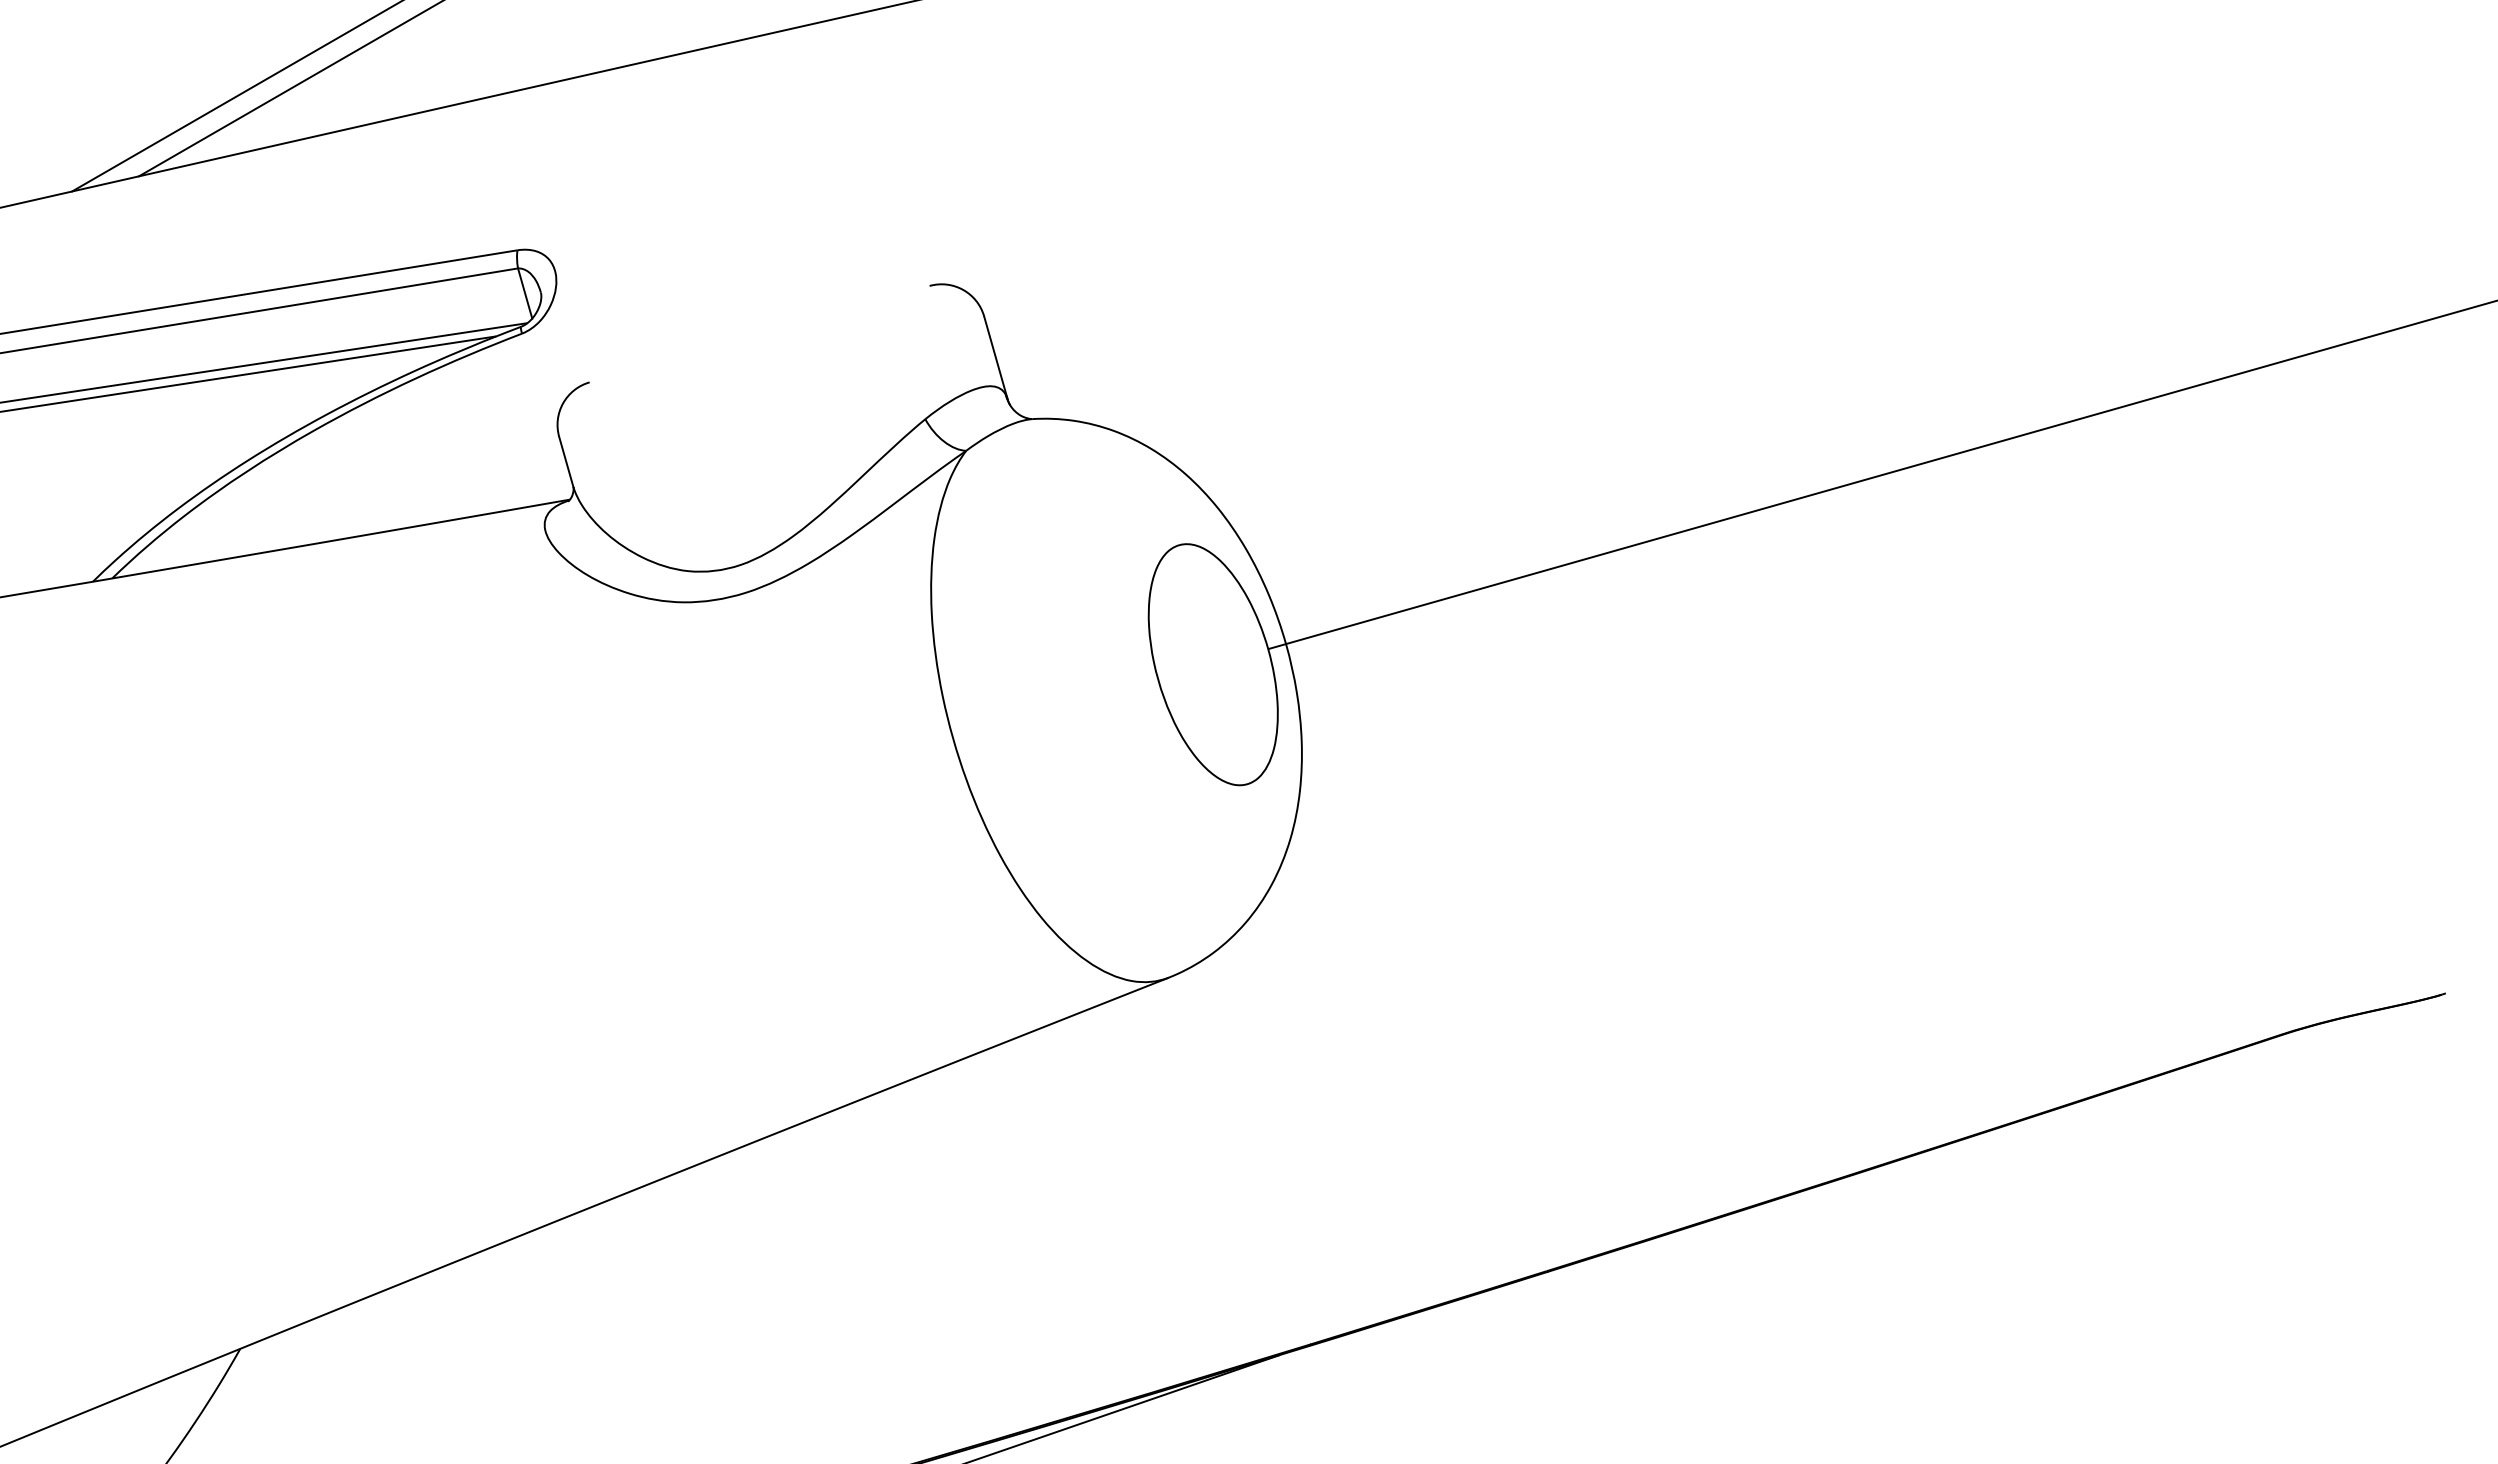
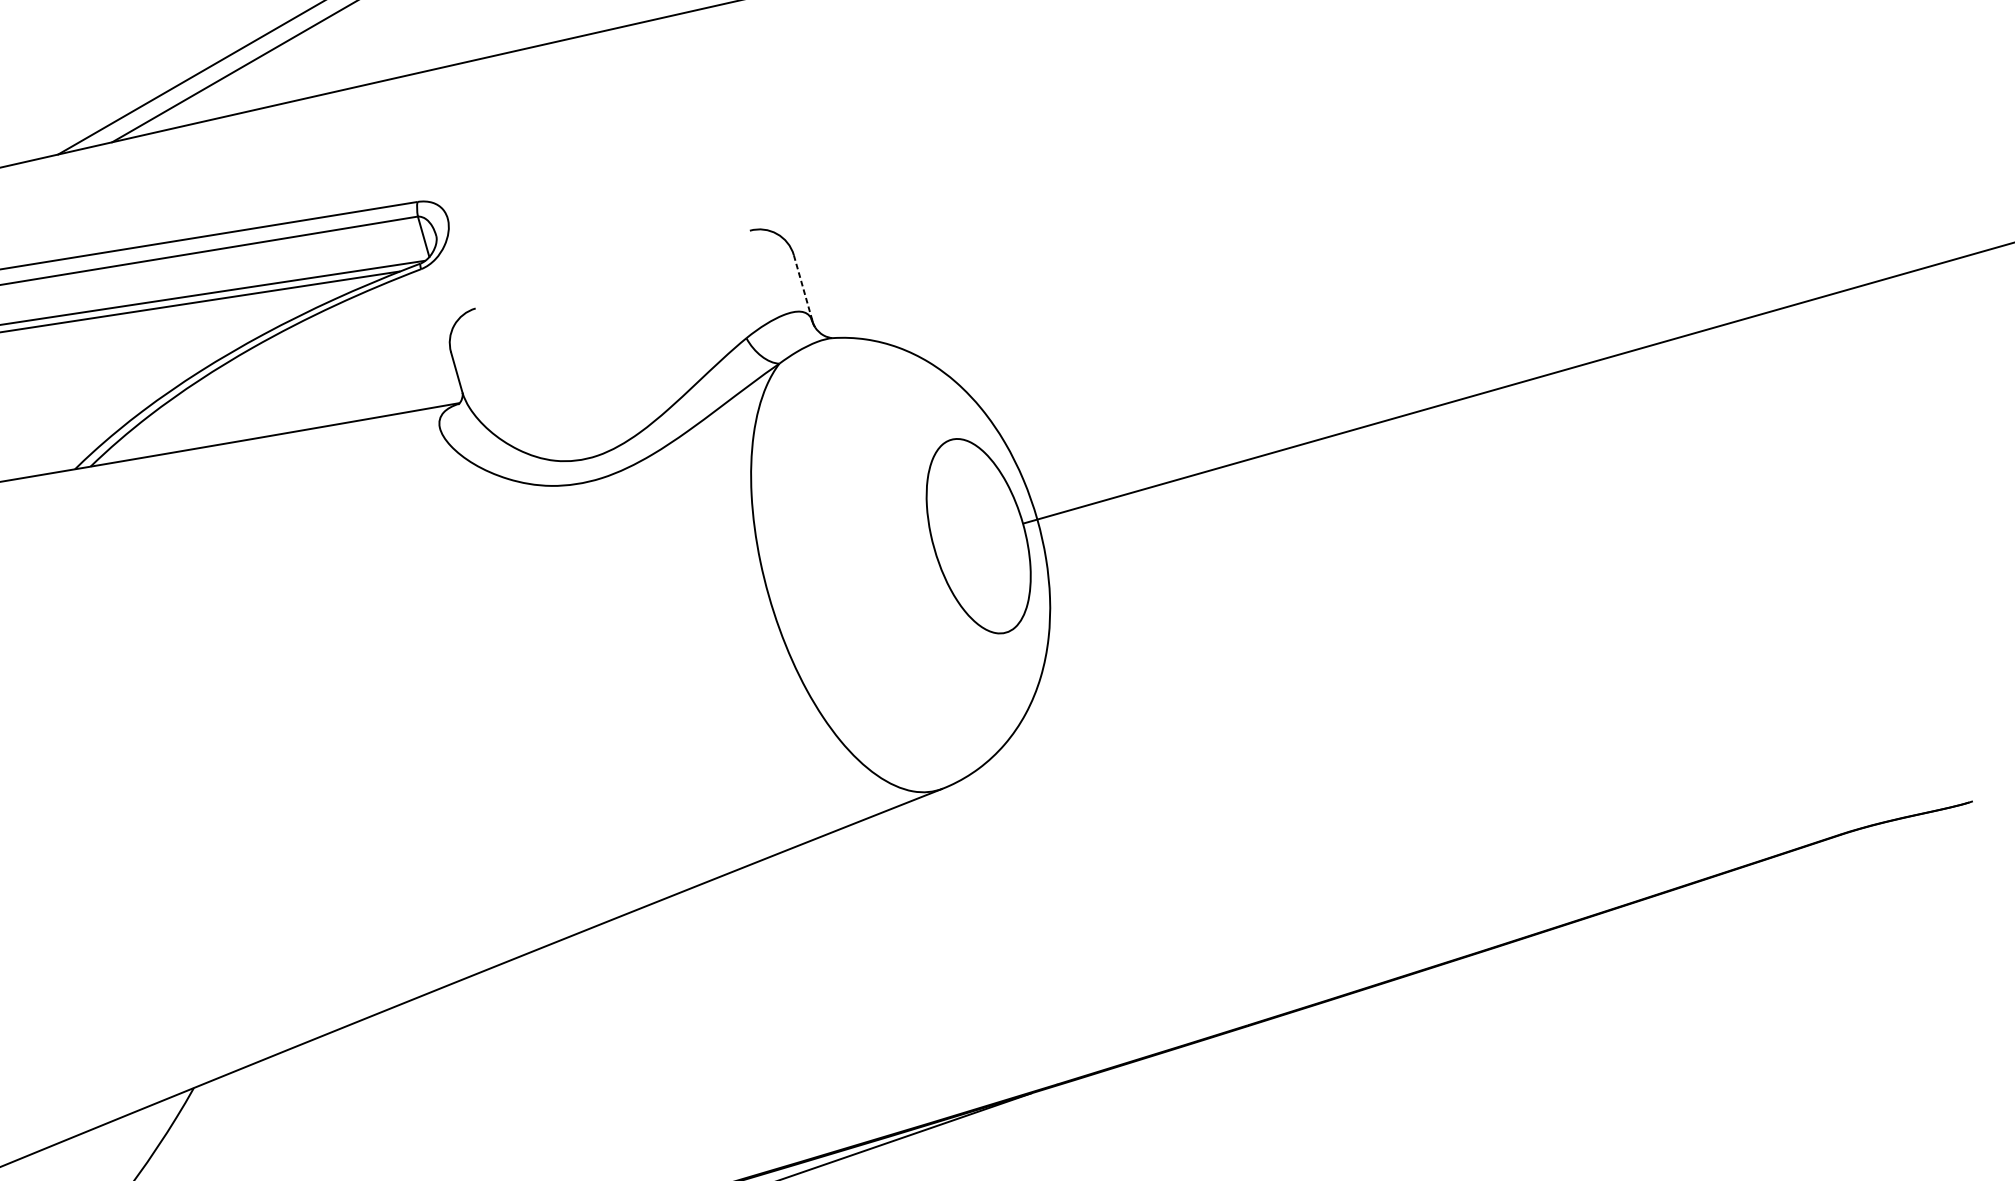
line: (996, 358) -> (803, 289), solid -> dashed

